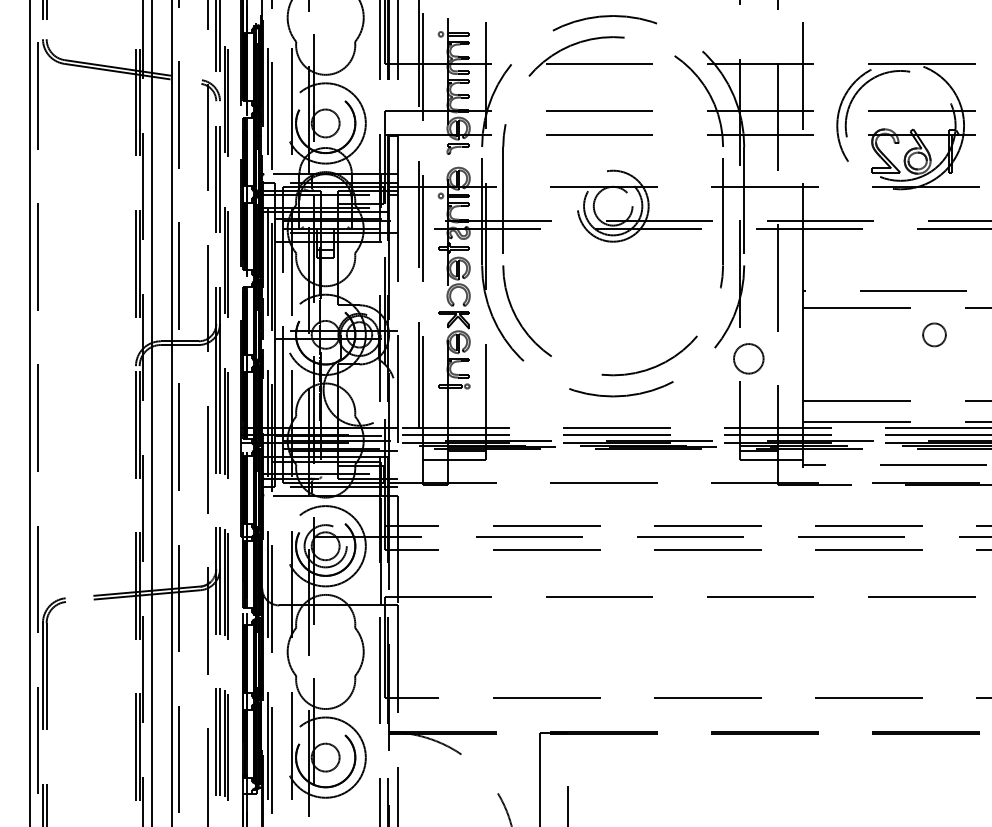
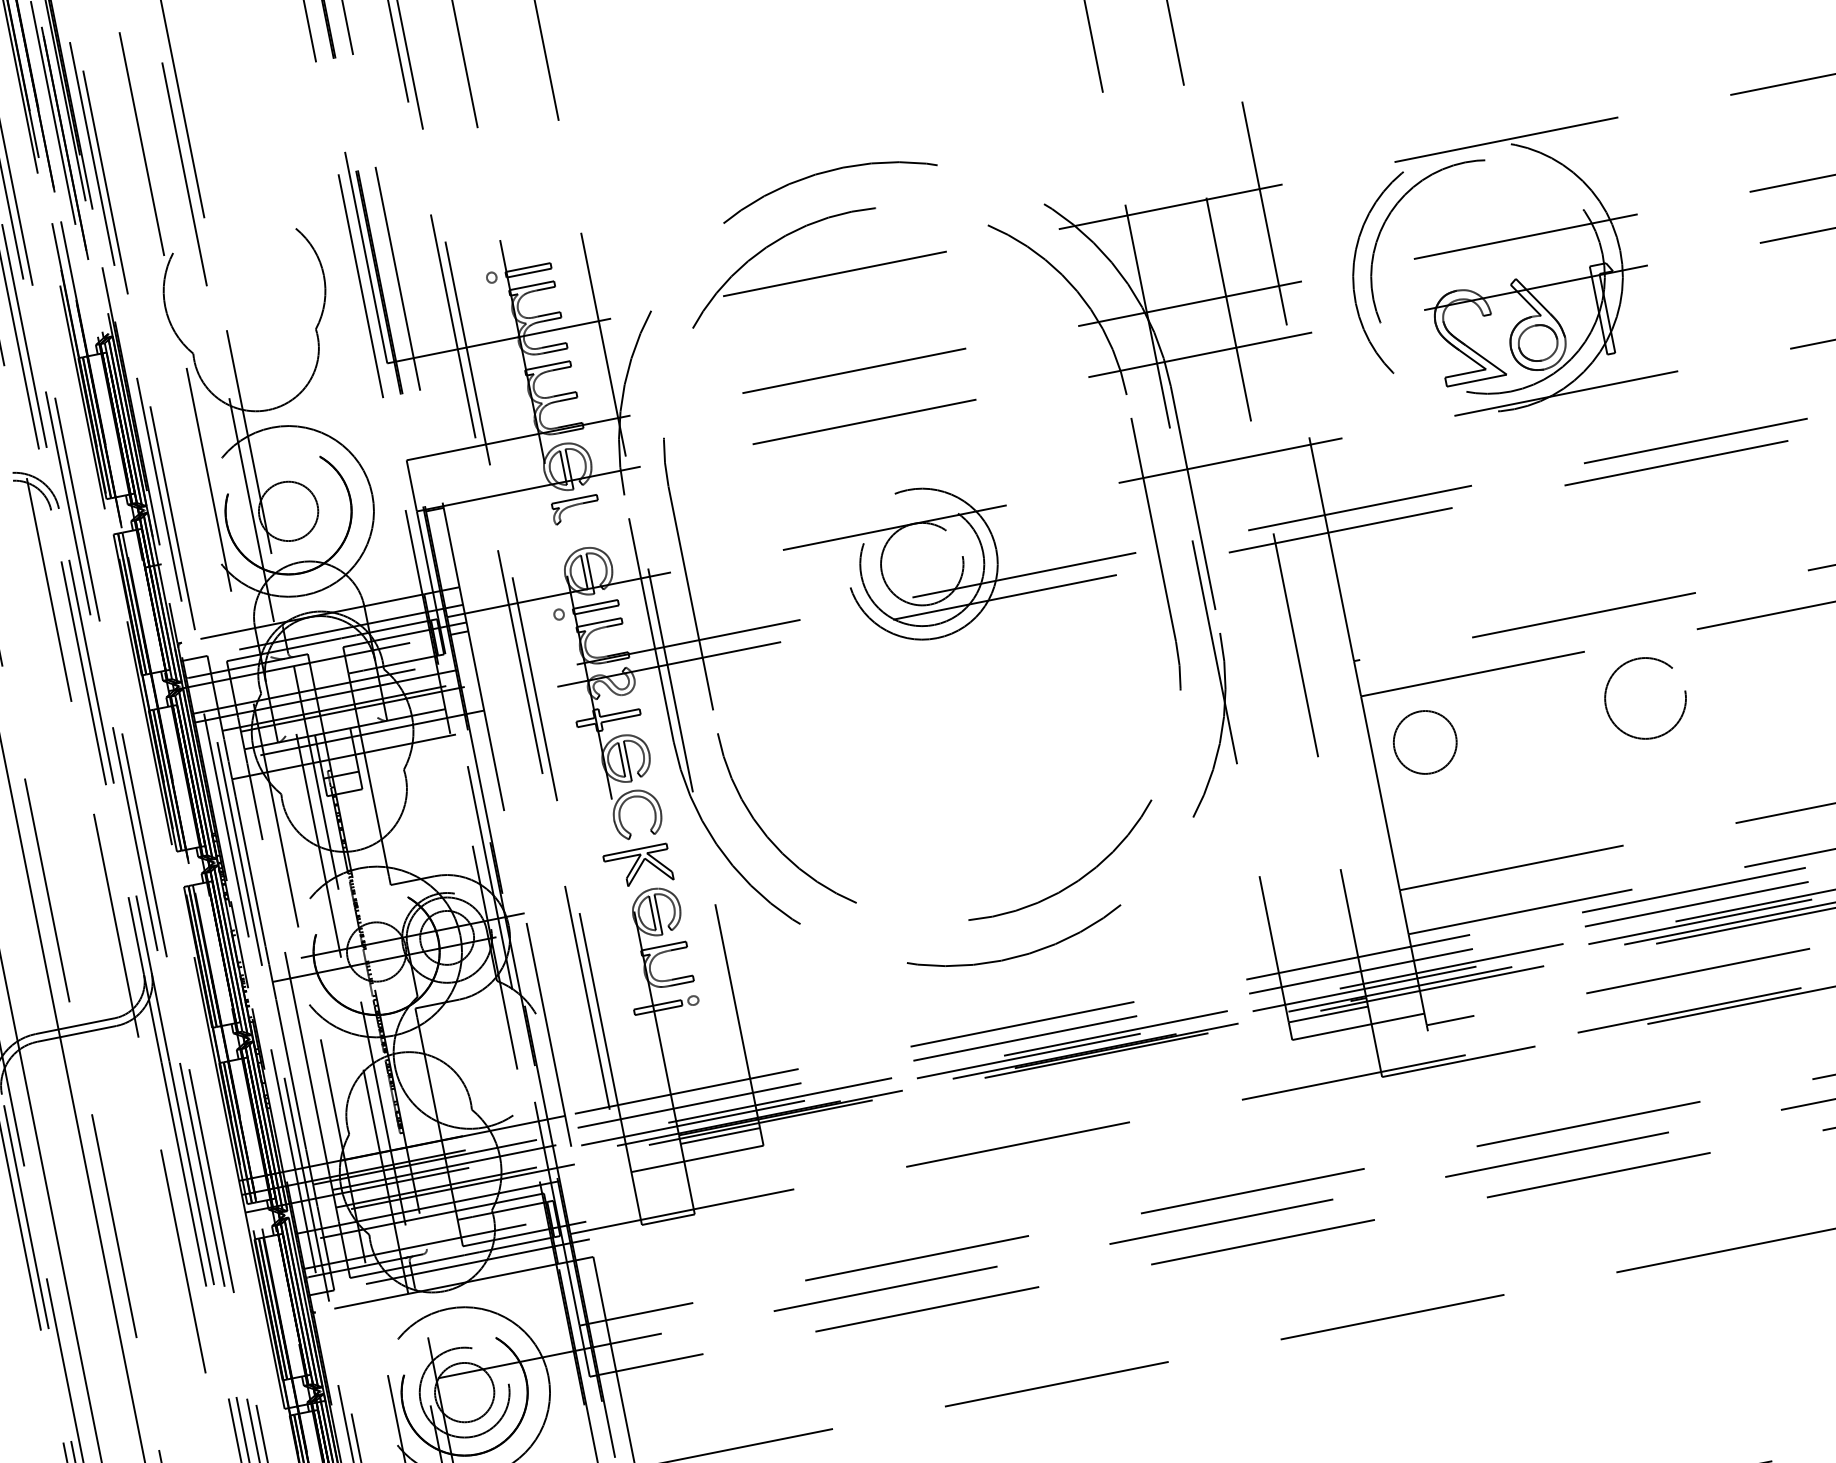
circle: (934, 334) -> (1645, 697), size x1.67
circle: (748, 358) -> (1424, 741), moved

